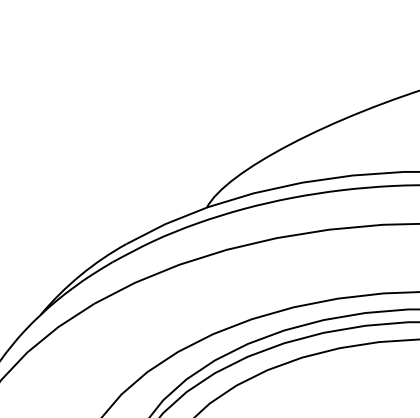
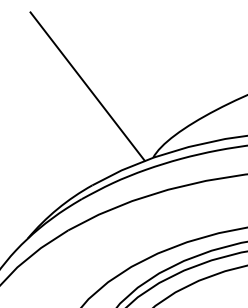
line: (119, 113) -> (87, 86), added

